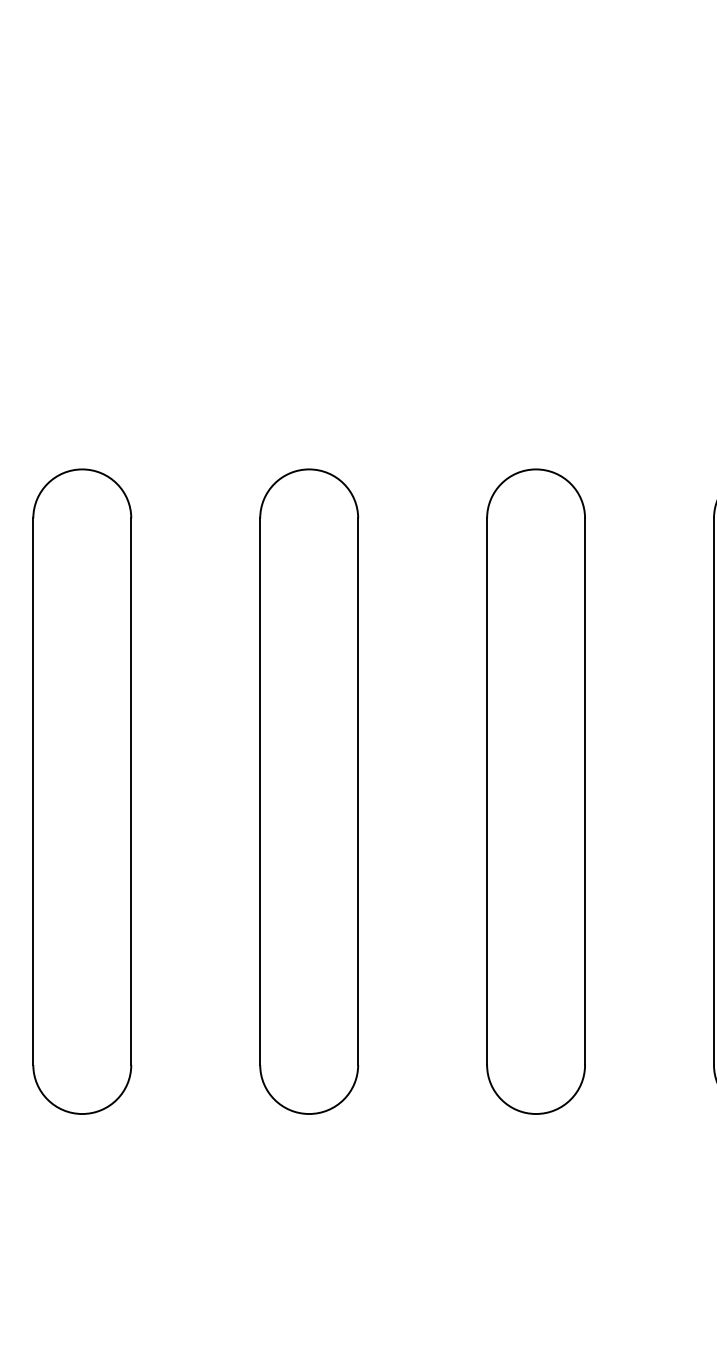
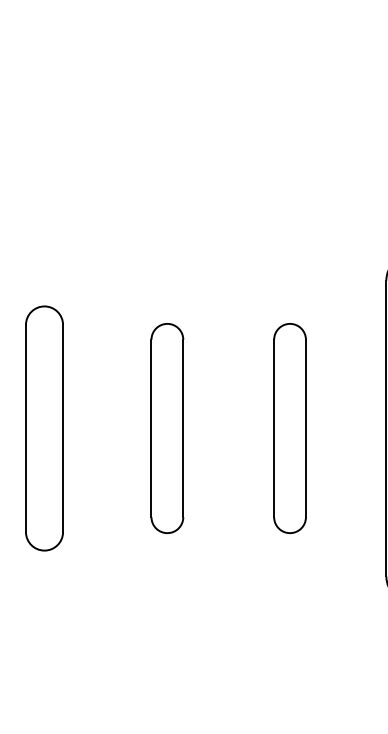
part: (82, 791) -> (44, 428), size x0.7
part: (309, 791) -> (167, 428), size x0.6
part: (534, 791) -> (289, 428), size x0.6

